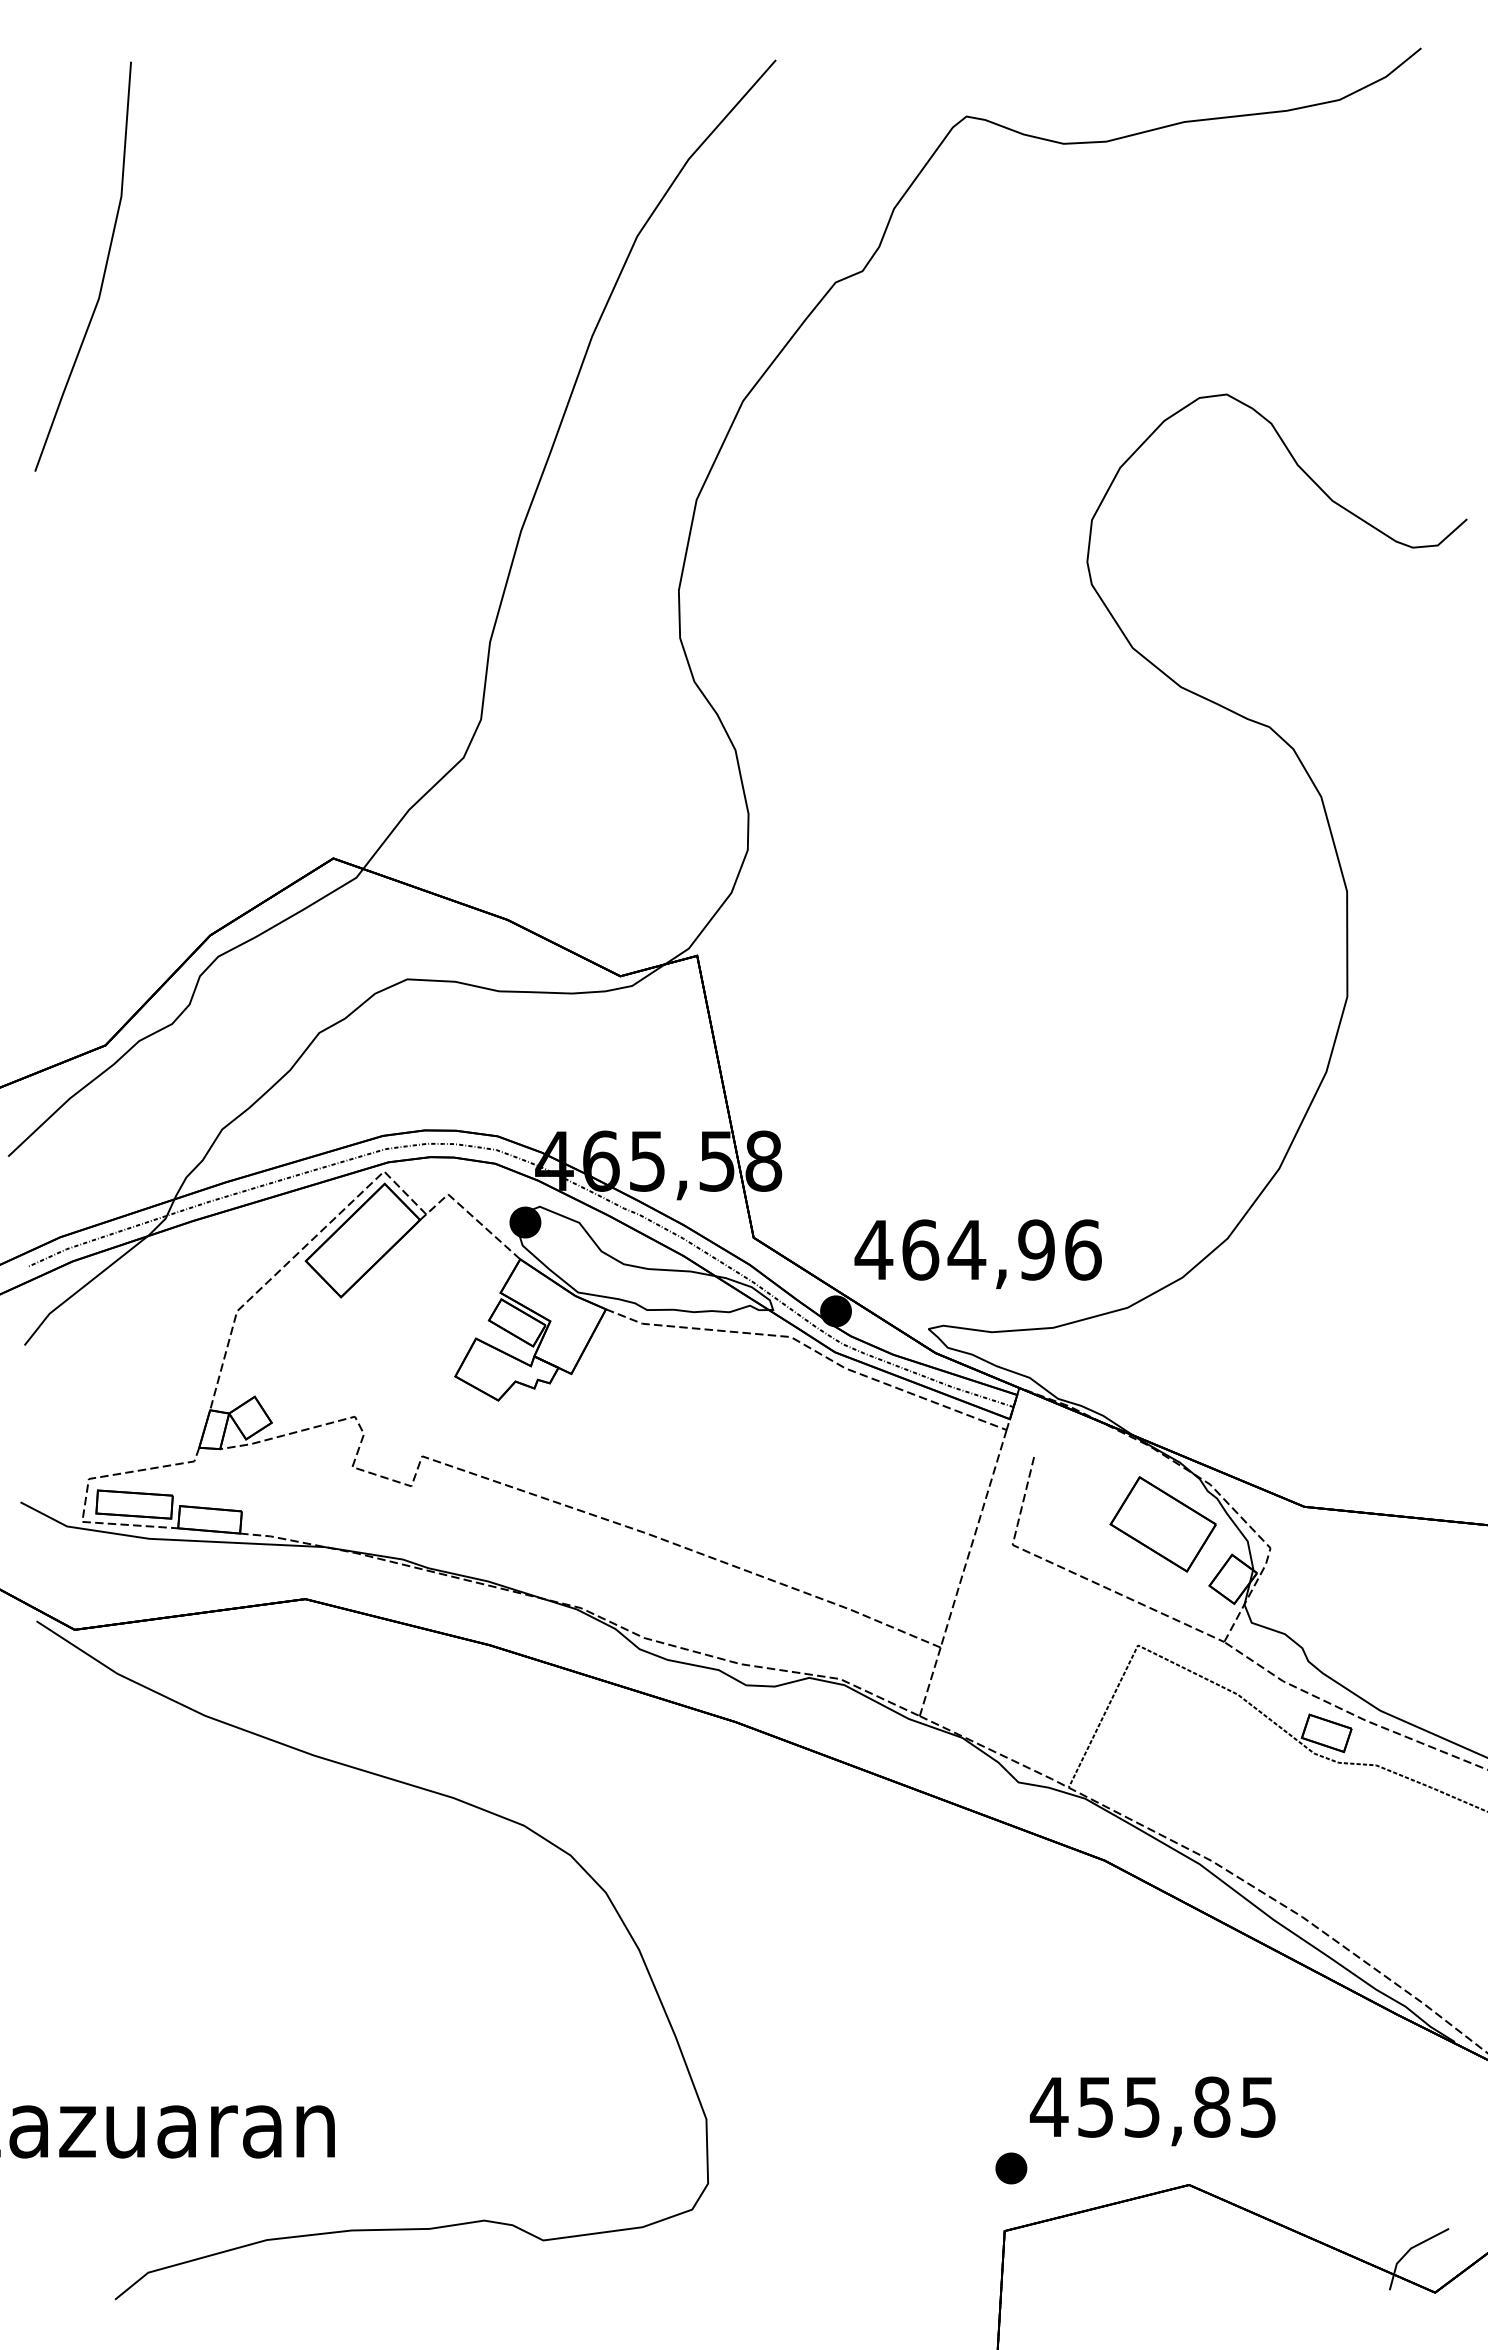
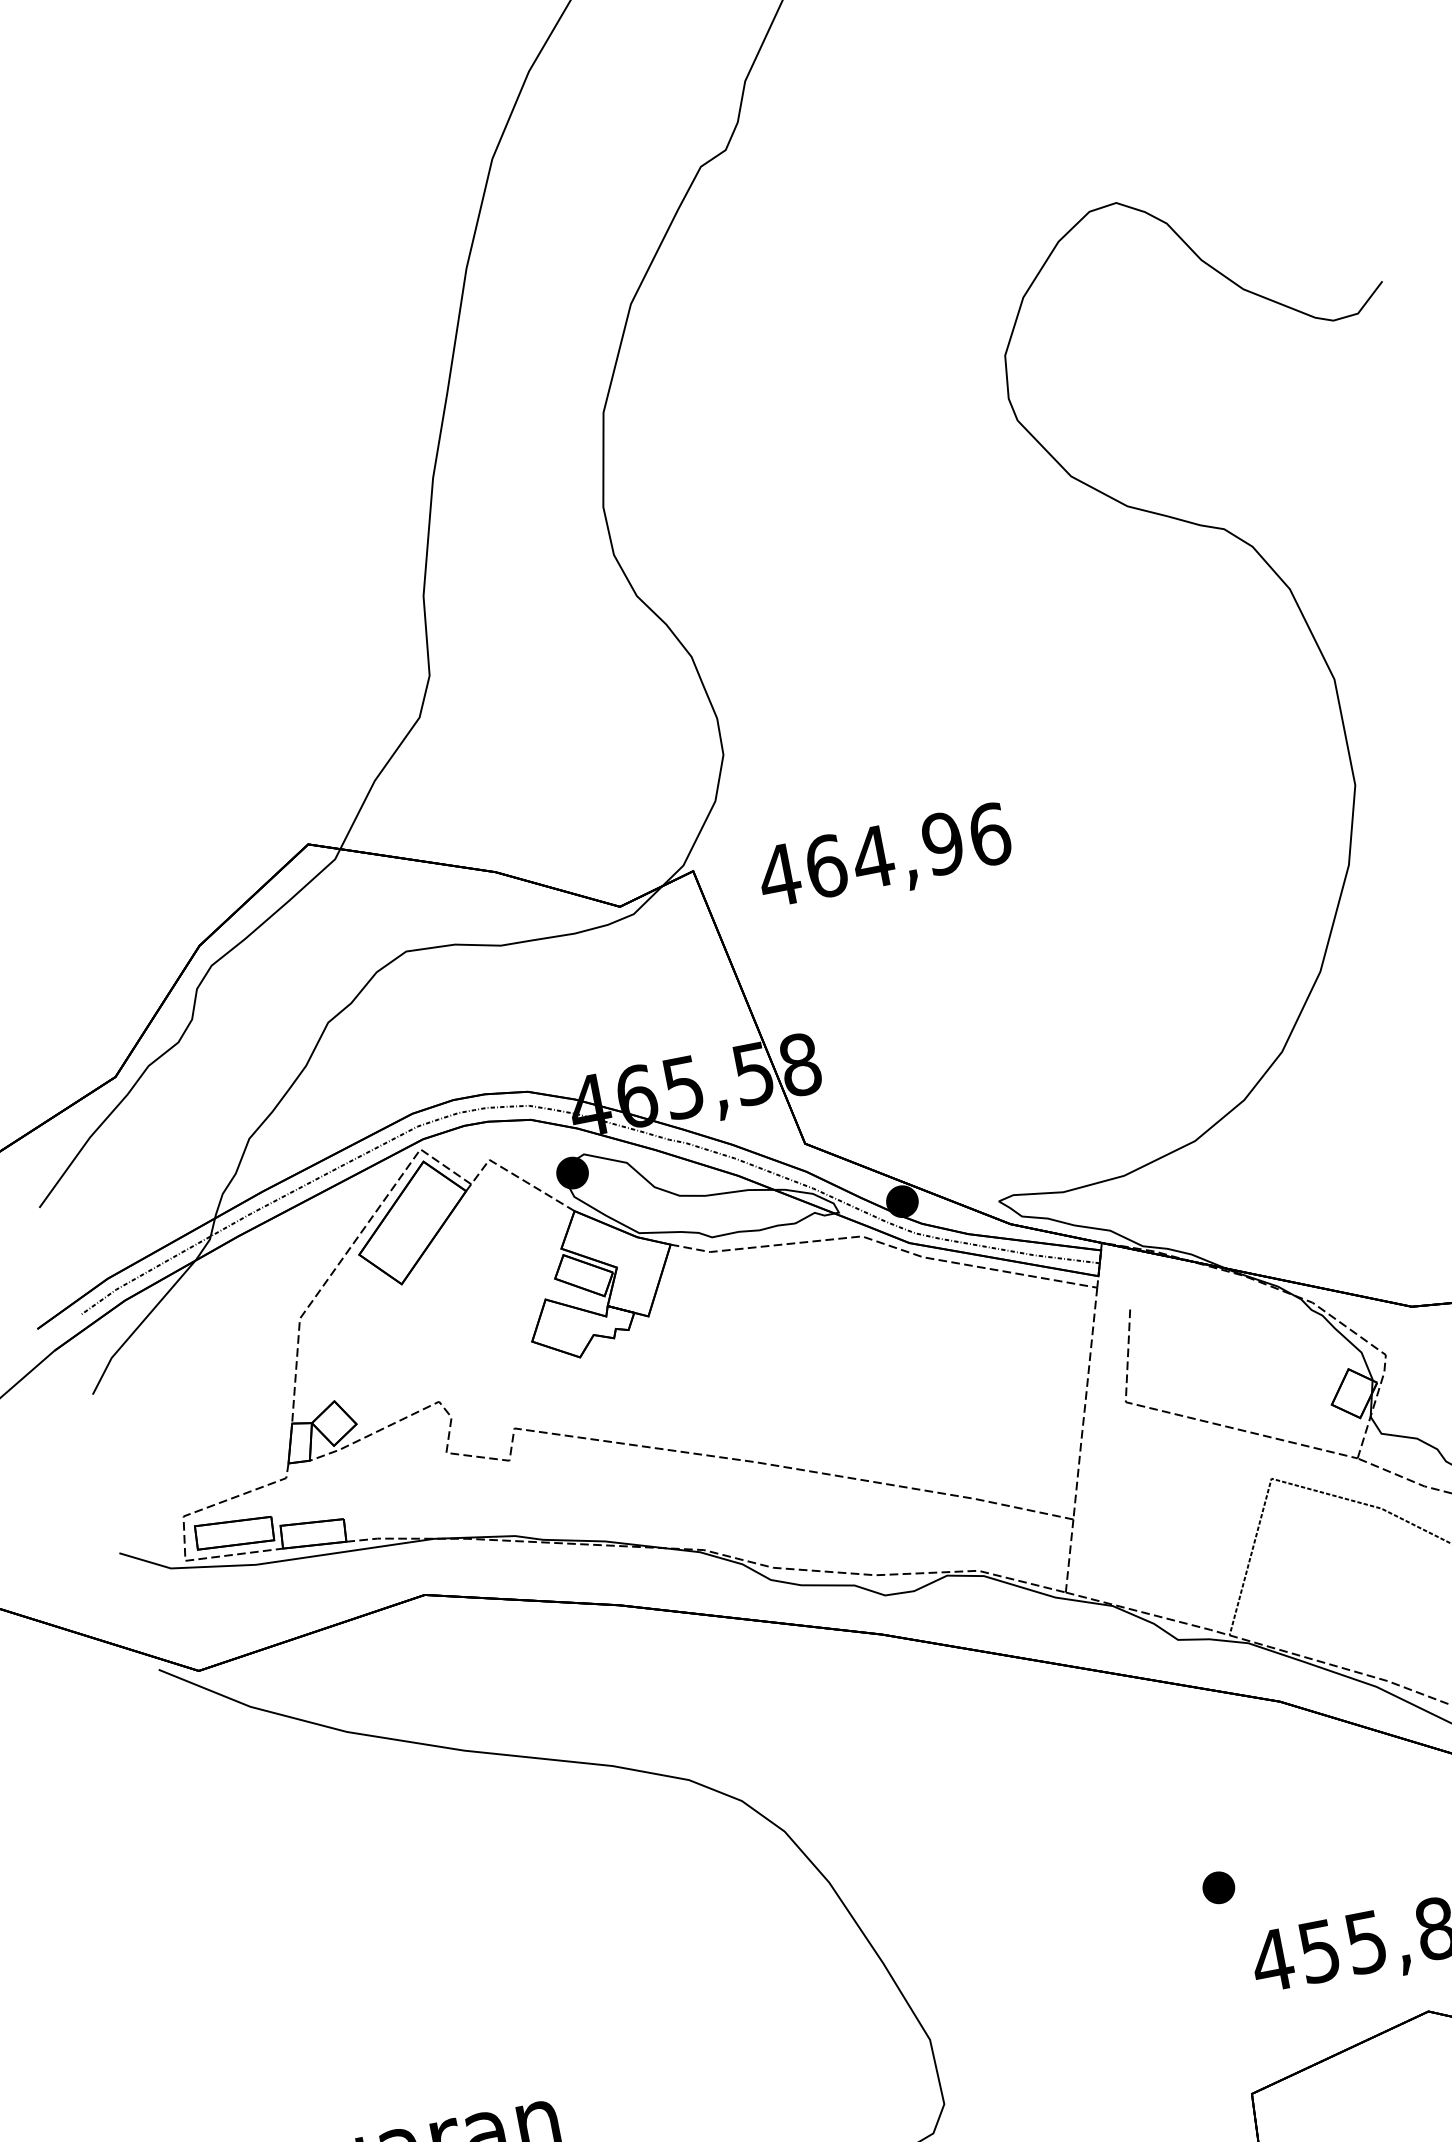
text: (977, 1253) -> (884, 858), moved
part: (1162, 1524) -> (1272, 1352), removed
part: (1011, 2168) -> (1218, 1887), moved

